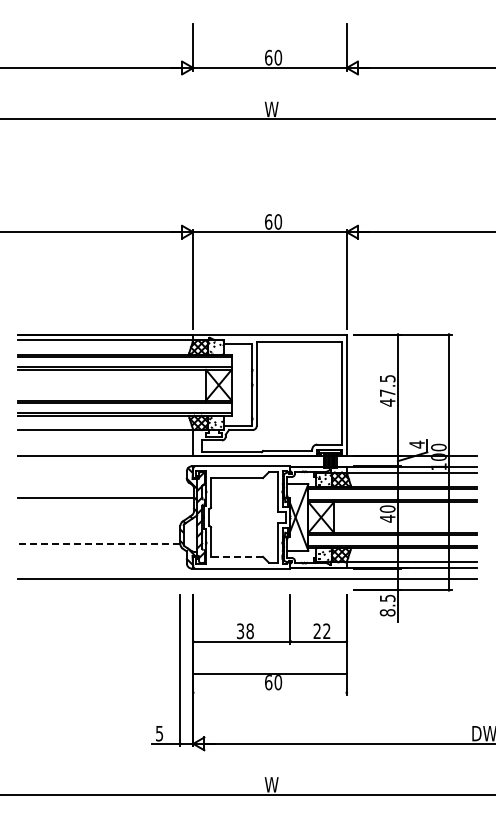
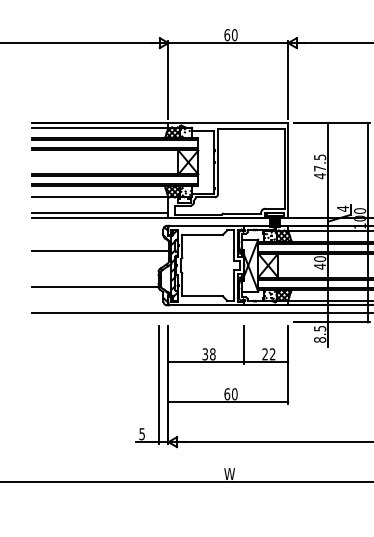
line: (105, 449) -> (100, 212), added
line: (98, 544) -> (94, 286), dashed -> solid
line: (236, 556) -> (202, 296), dashed -> solid
line: (269, 673) -> (227, 402), moved

